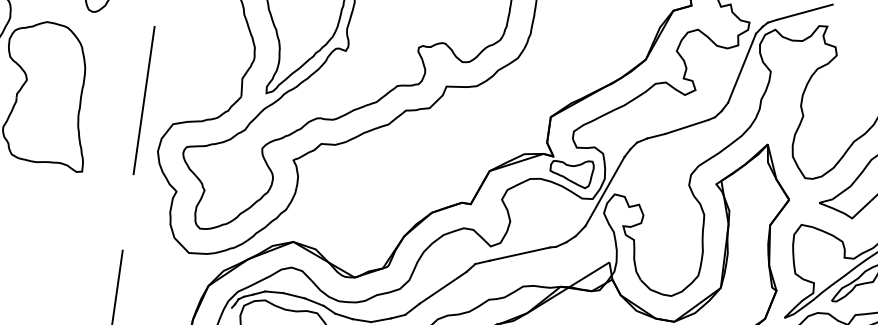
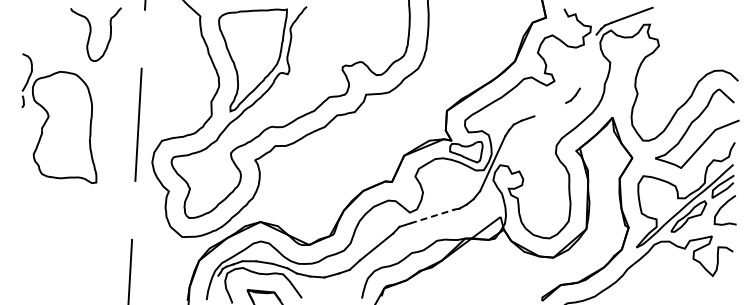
line: (741, 67) -> (587, 61), removed
line: (687, 126) -> (550, 109), removed
line: (519, 254) -> (432, 216), solid -> dashed

